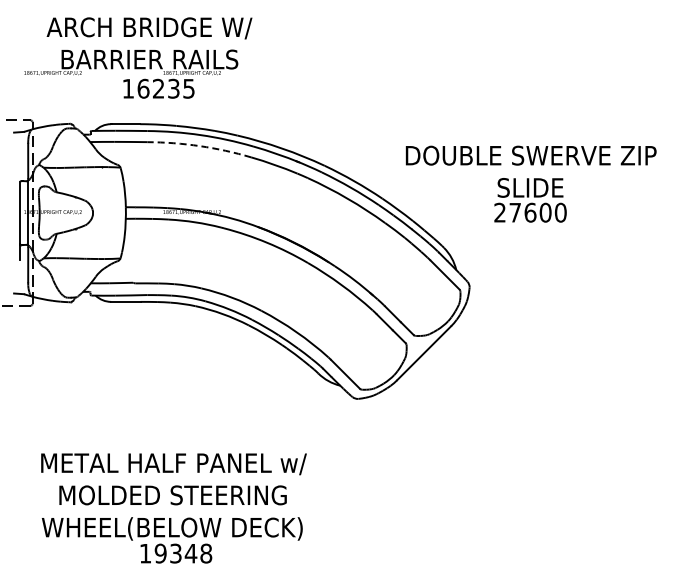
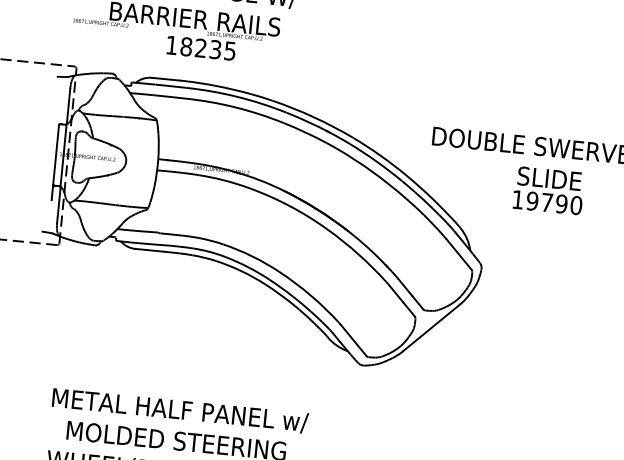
text: (143, 88) -> (186, 46), 16235 -> 18235
arc: (199, 146) -> (234, 107), dashed -> solid
text: (522, 212) -> (539, 201), 27600 -> 19790

